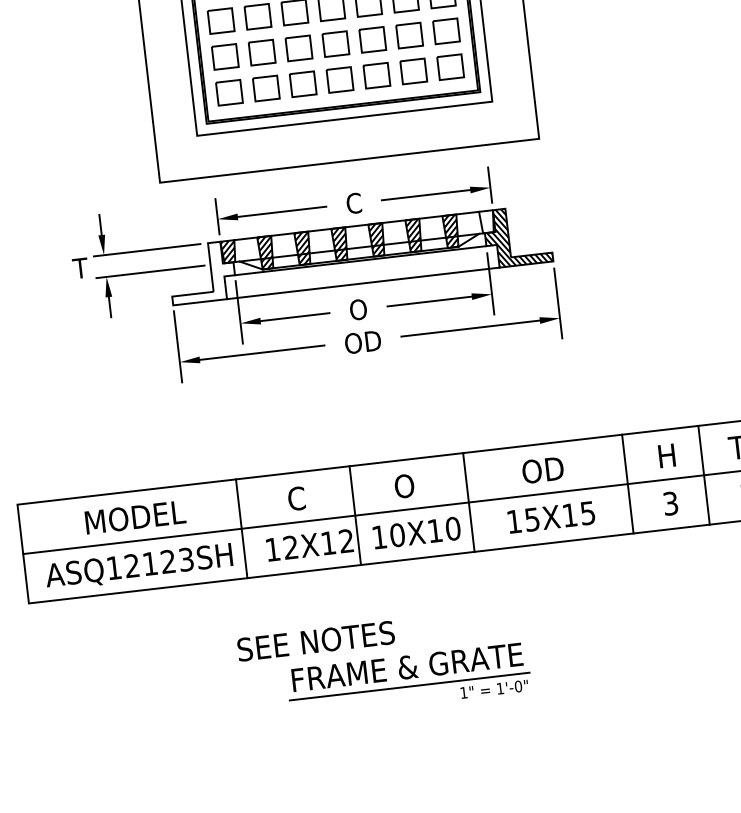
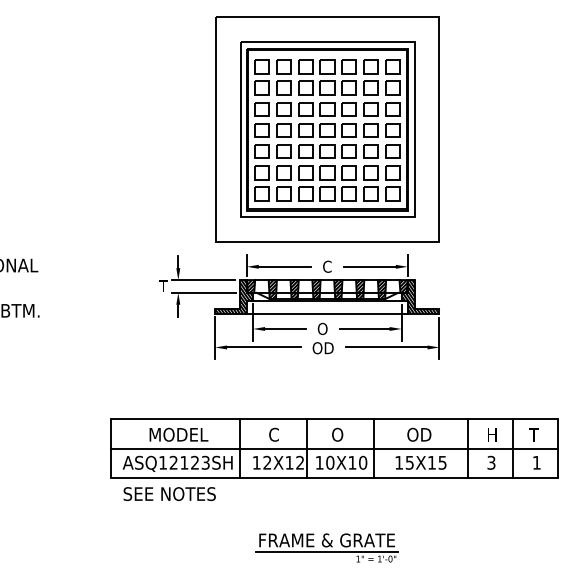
hatch: (487, 221) -> (403, 286), added
hatch: (202, 272) -> (234, 296), added
text: (315, 642) -> (169, 494), moved

